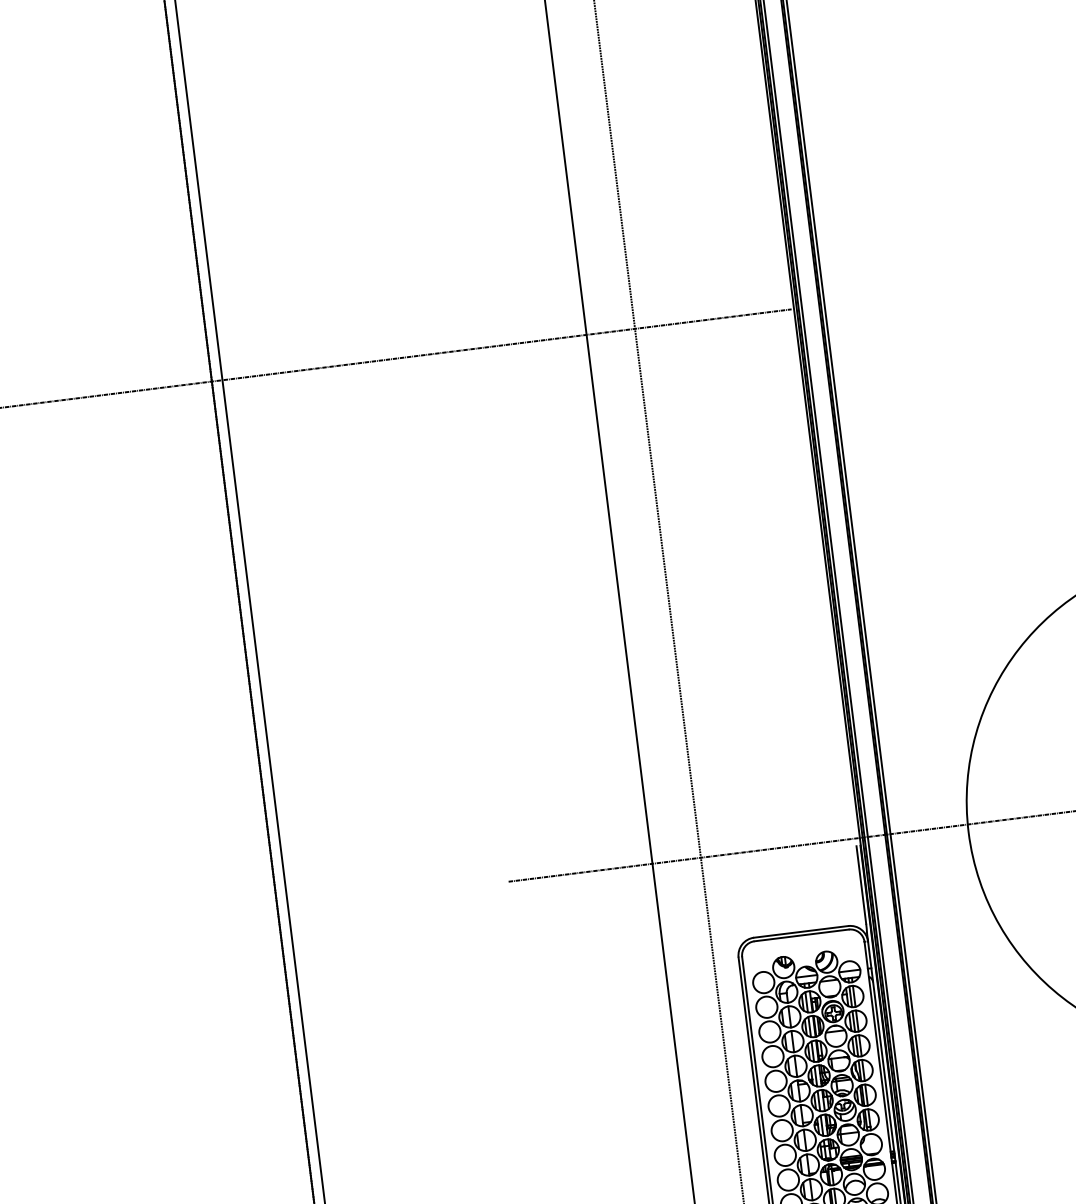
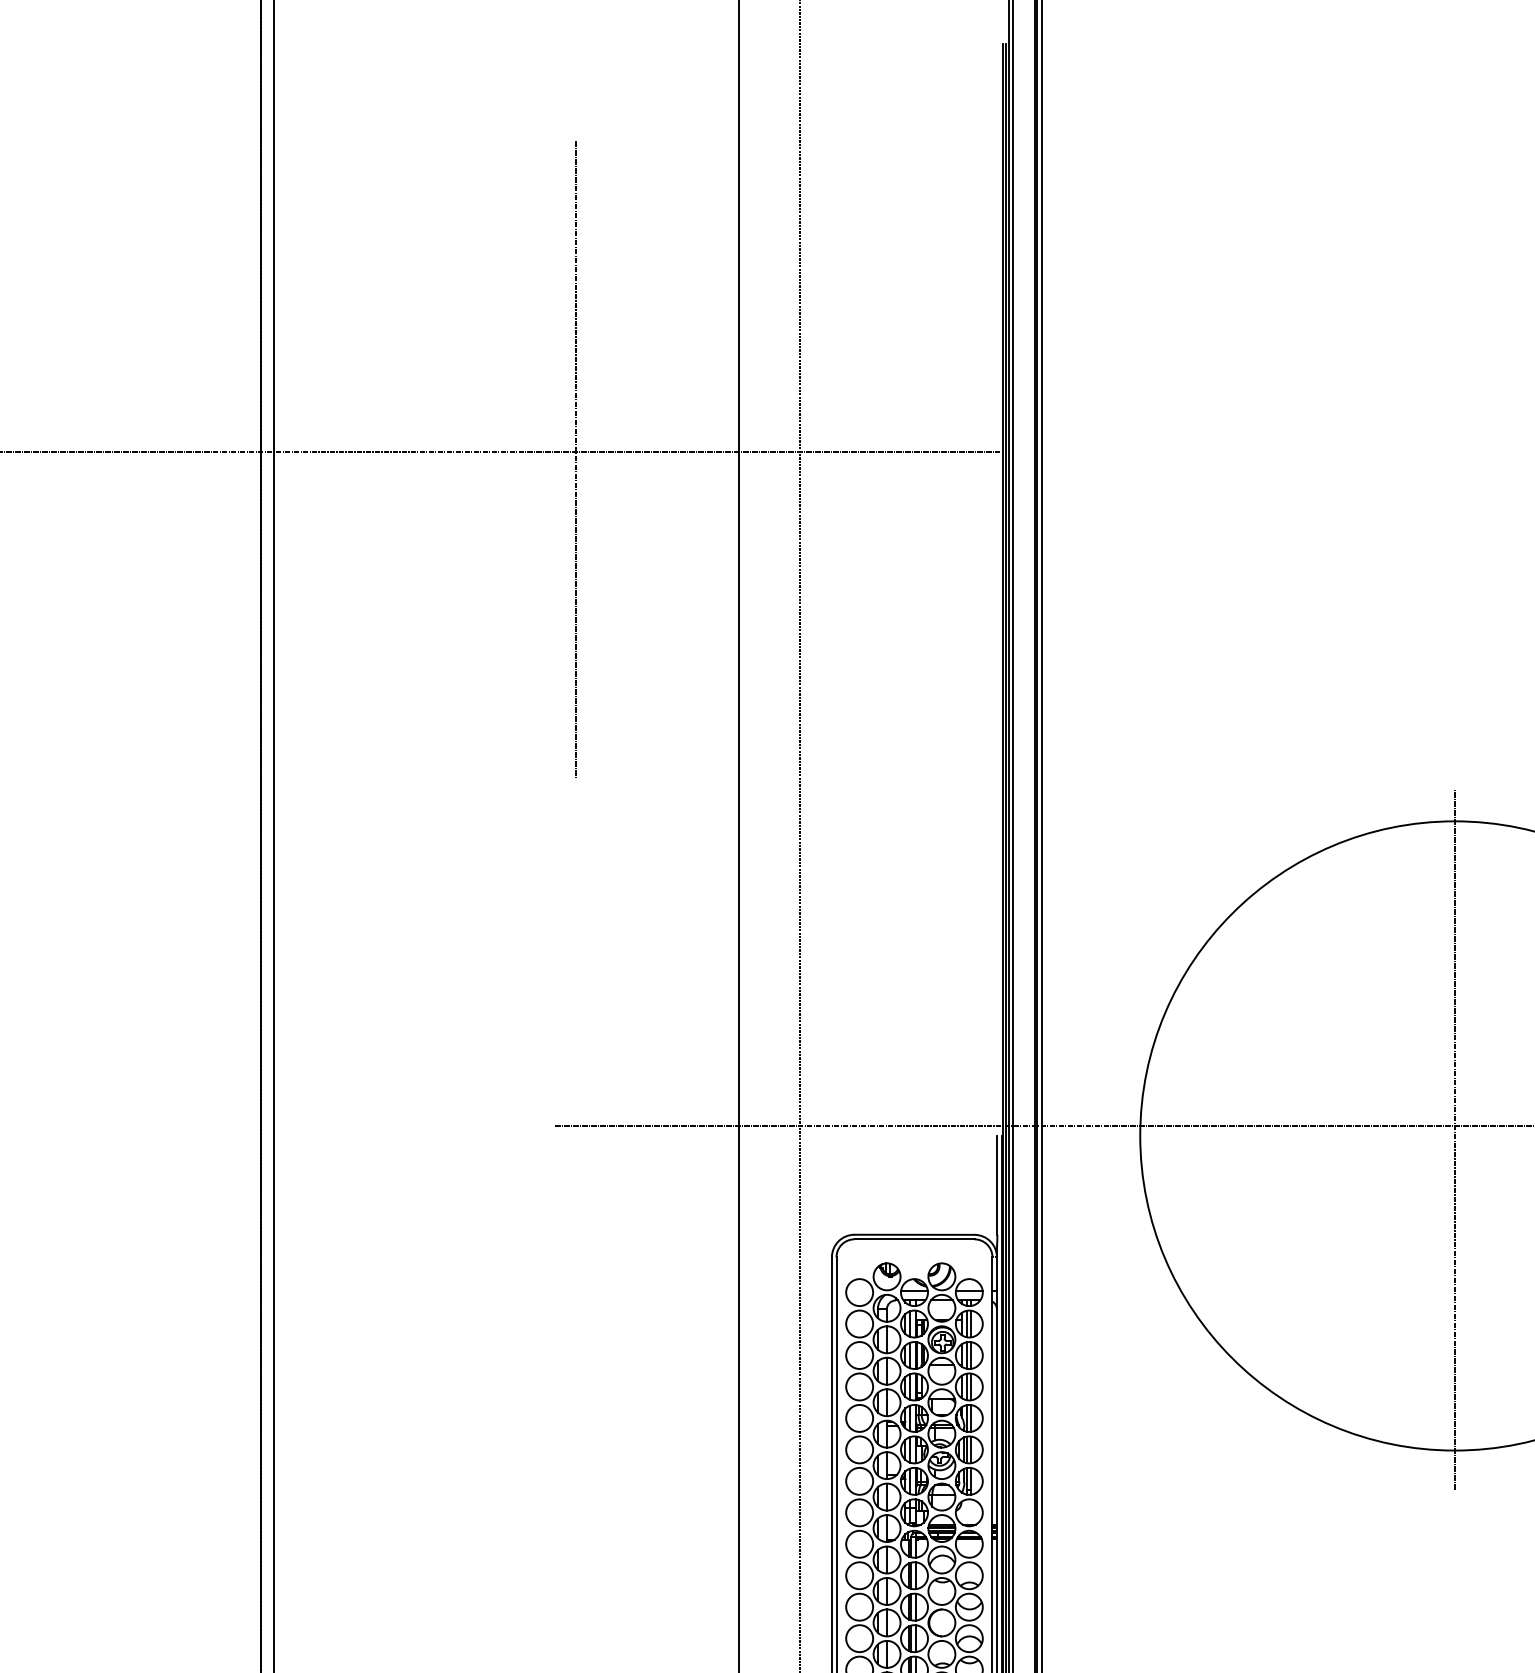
line: (459, 355) -> (575, 458), added

